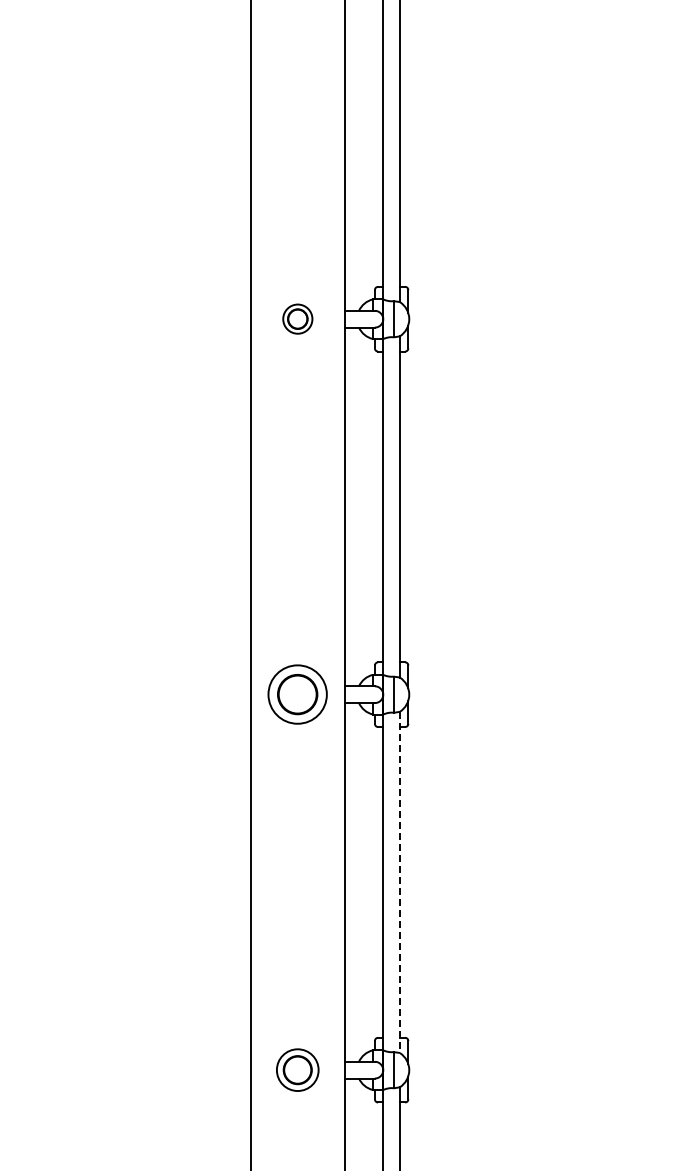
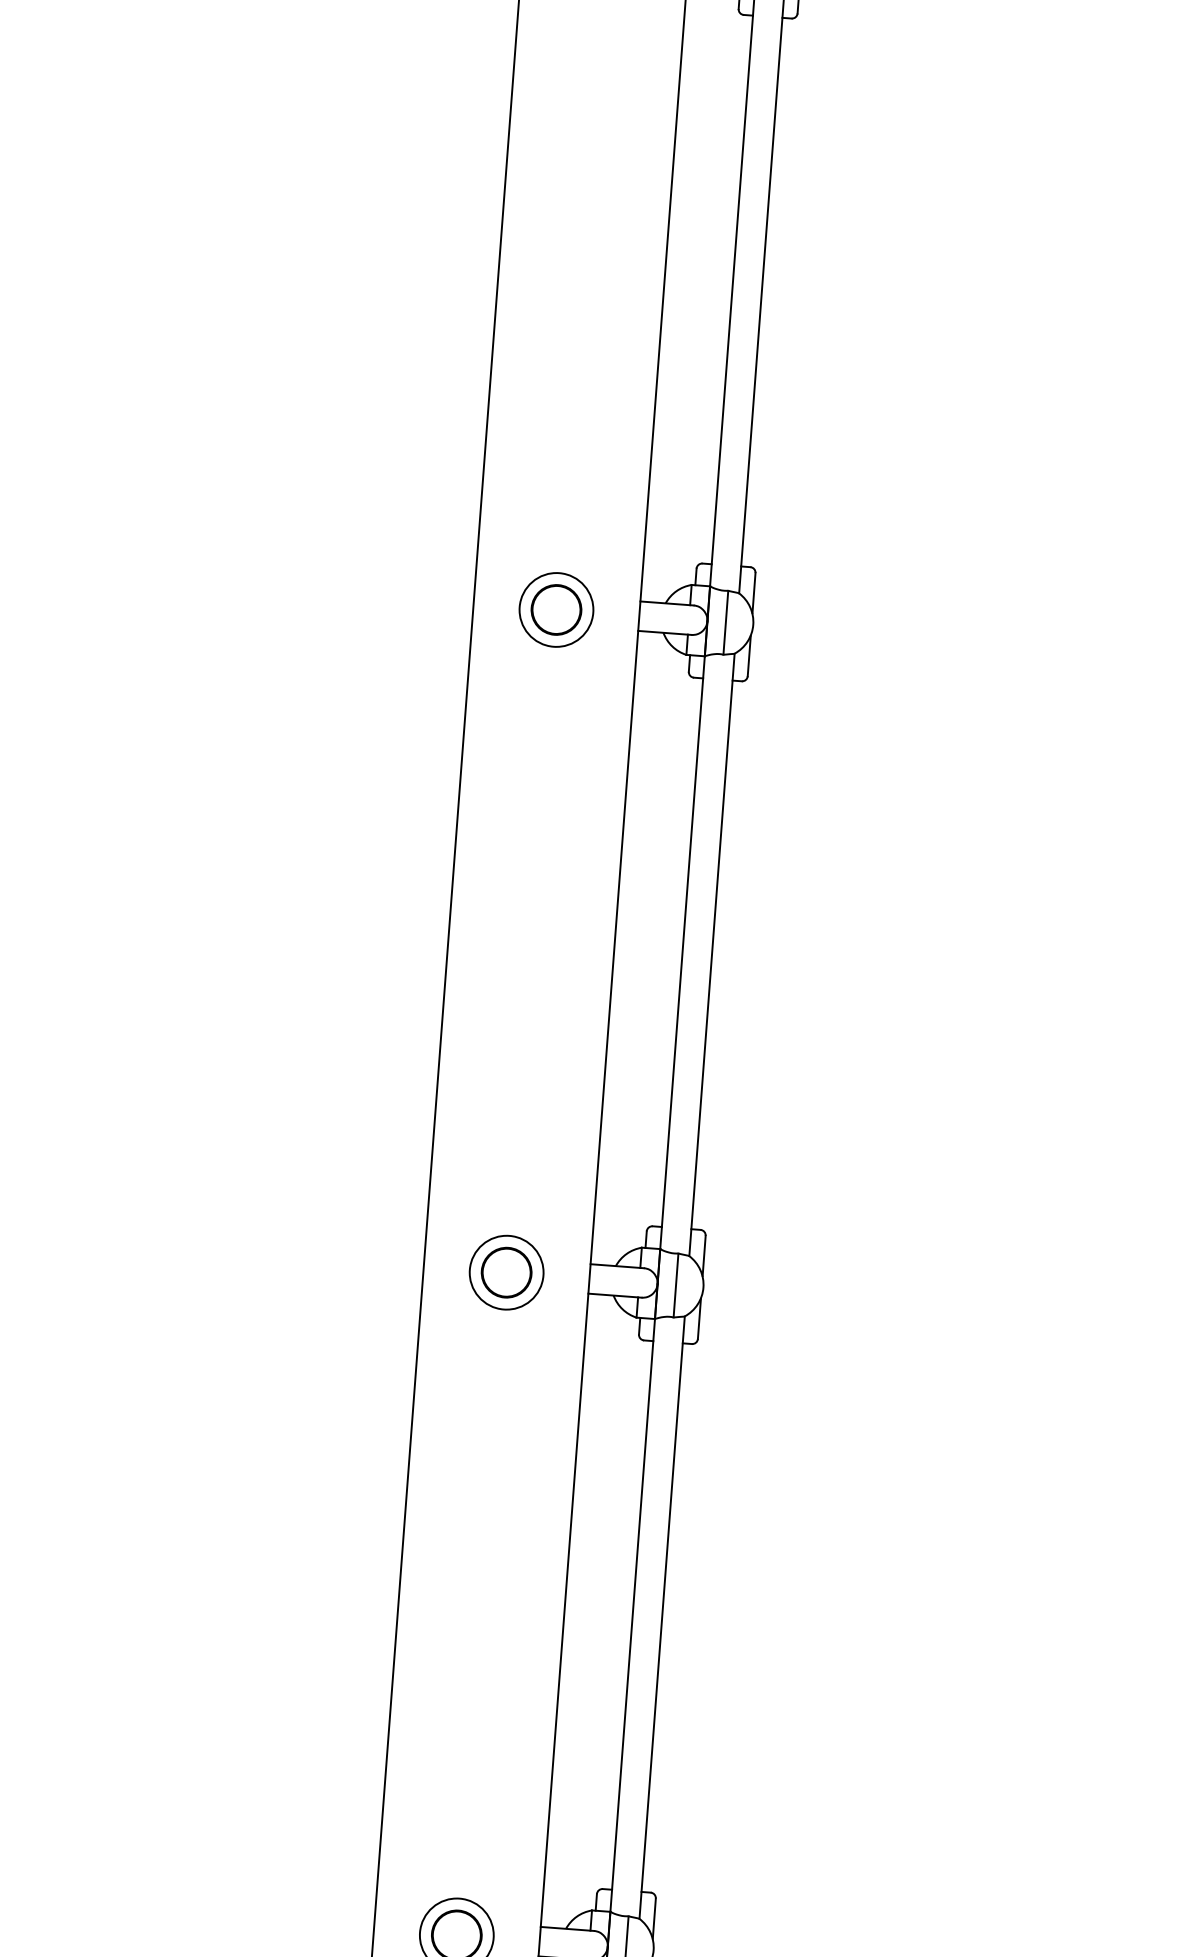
part: (297, 318) -> (556, 608), size x1.43
part: (297, 694) -> (506, 1272), size x0.71
line: (399, 882) -> (661, 1617), dashed -> solid

